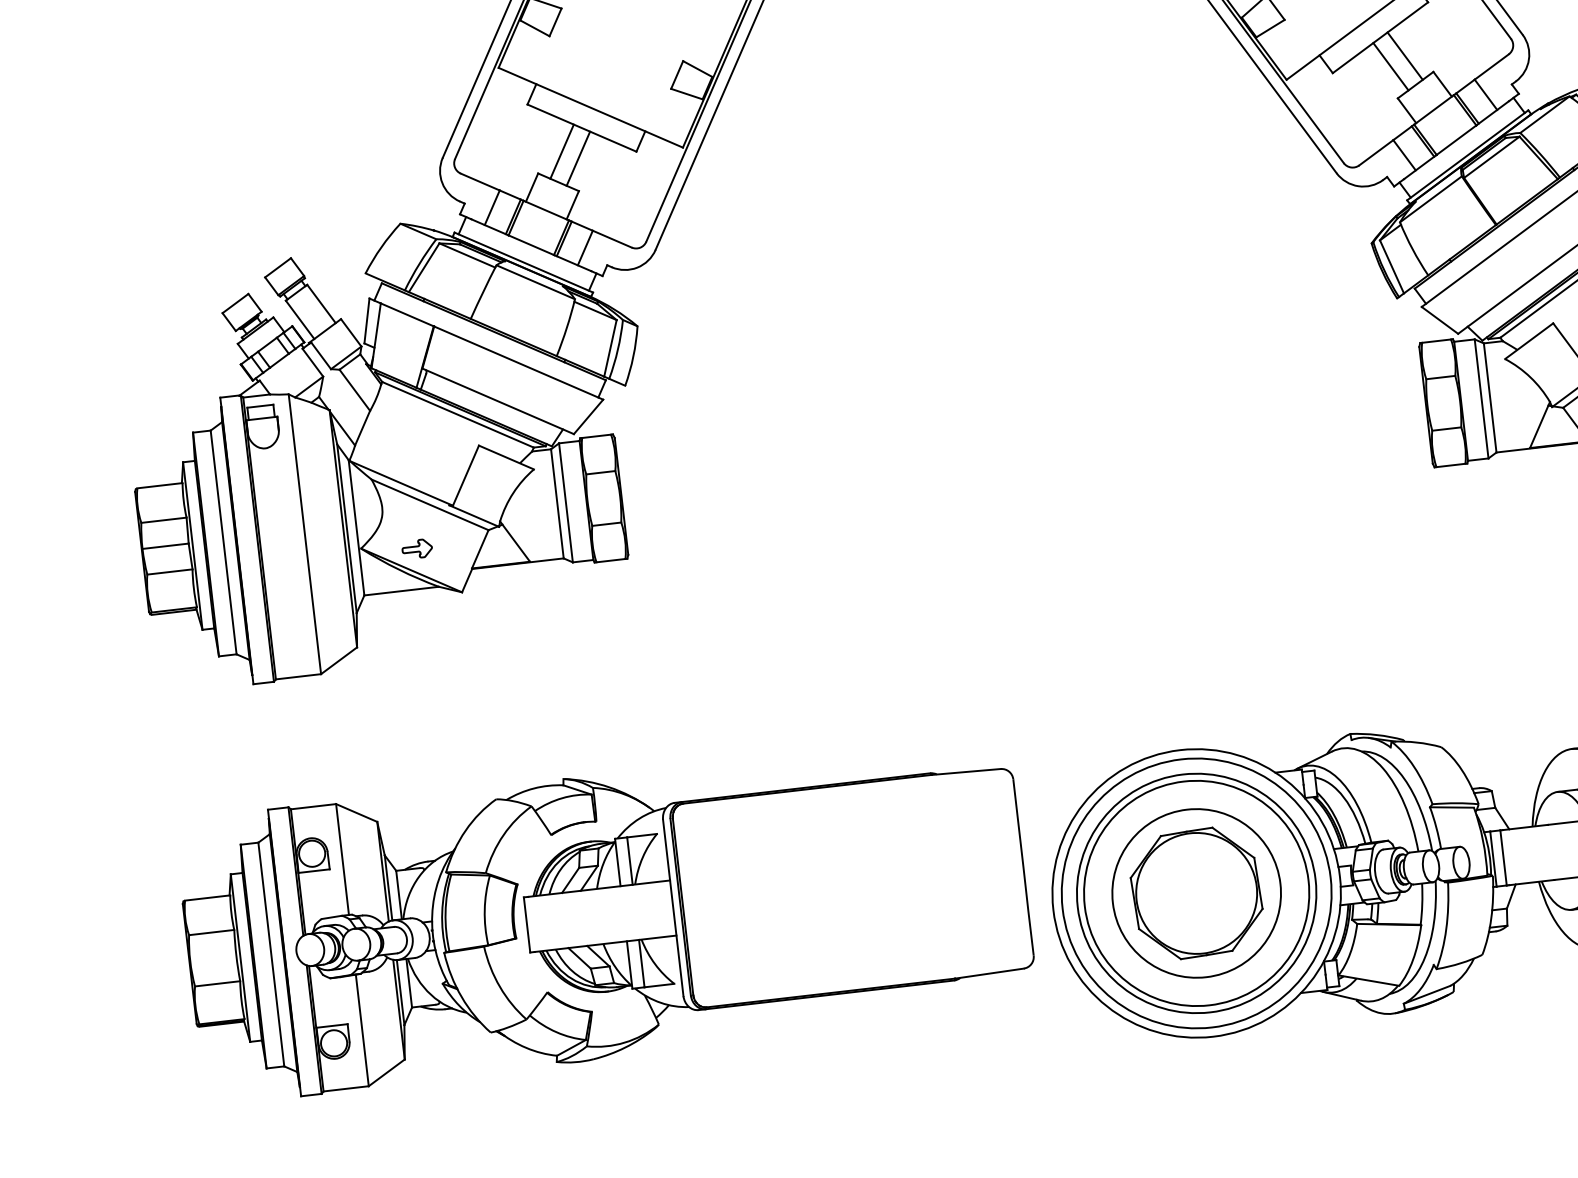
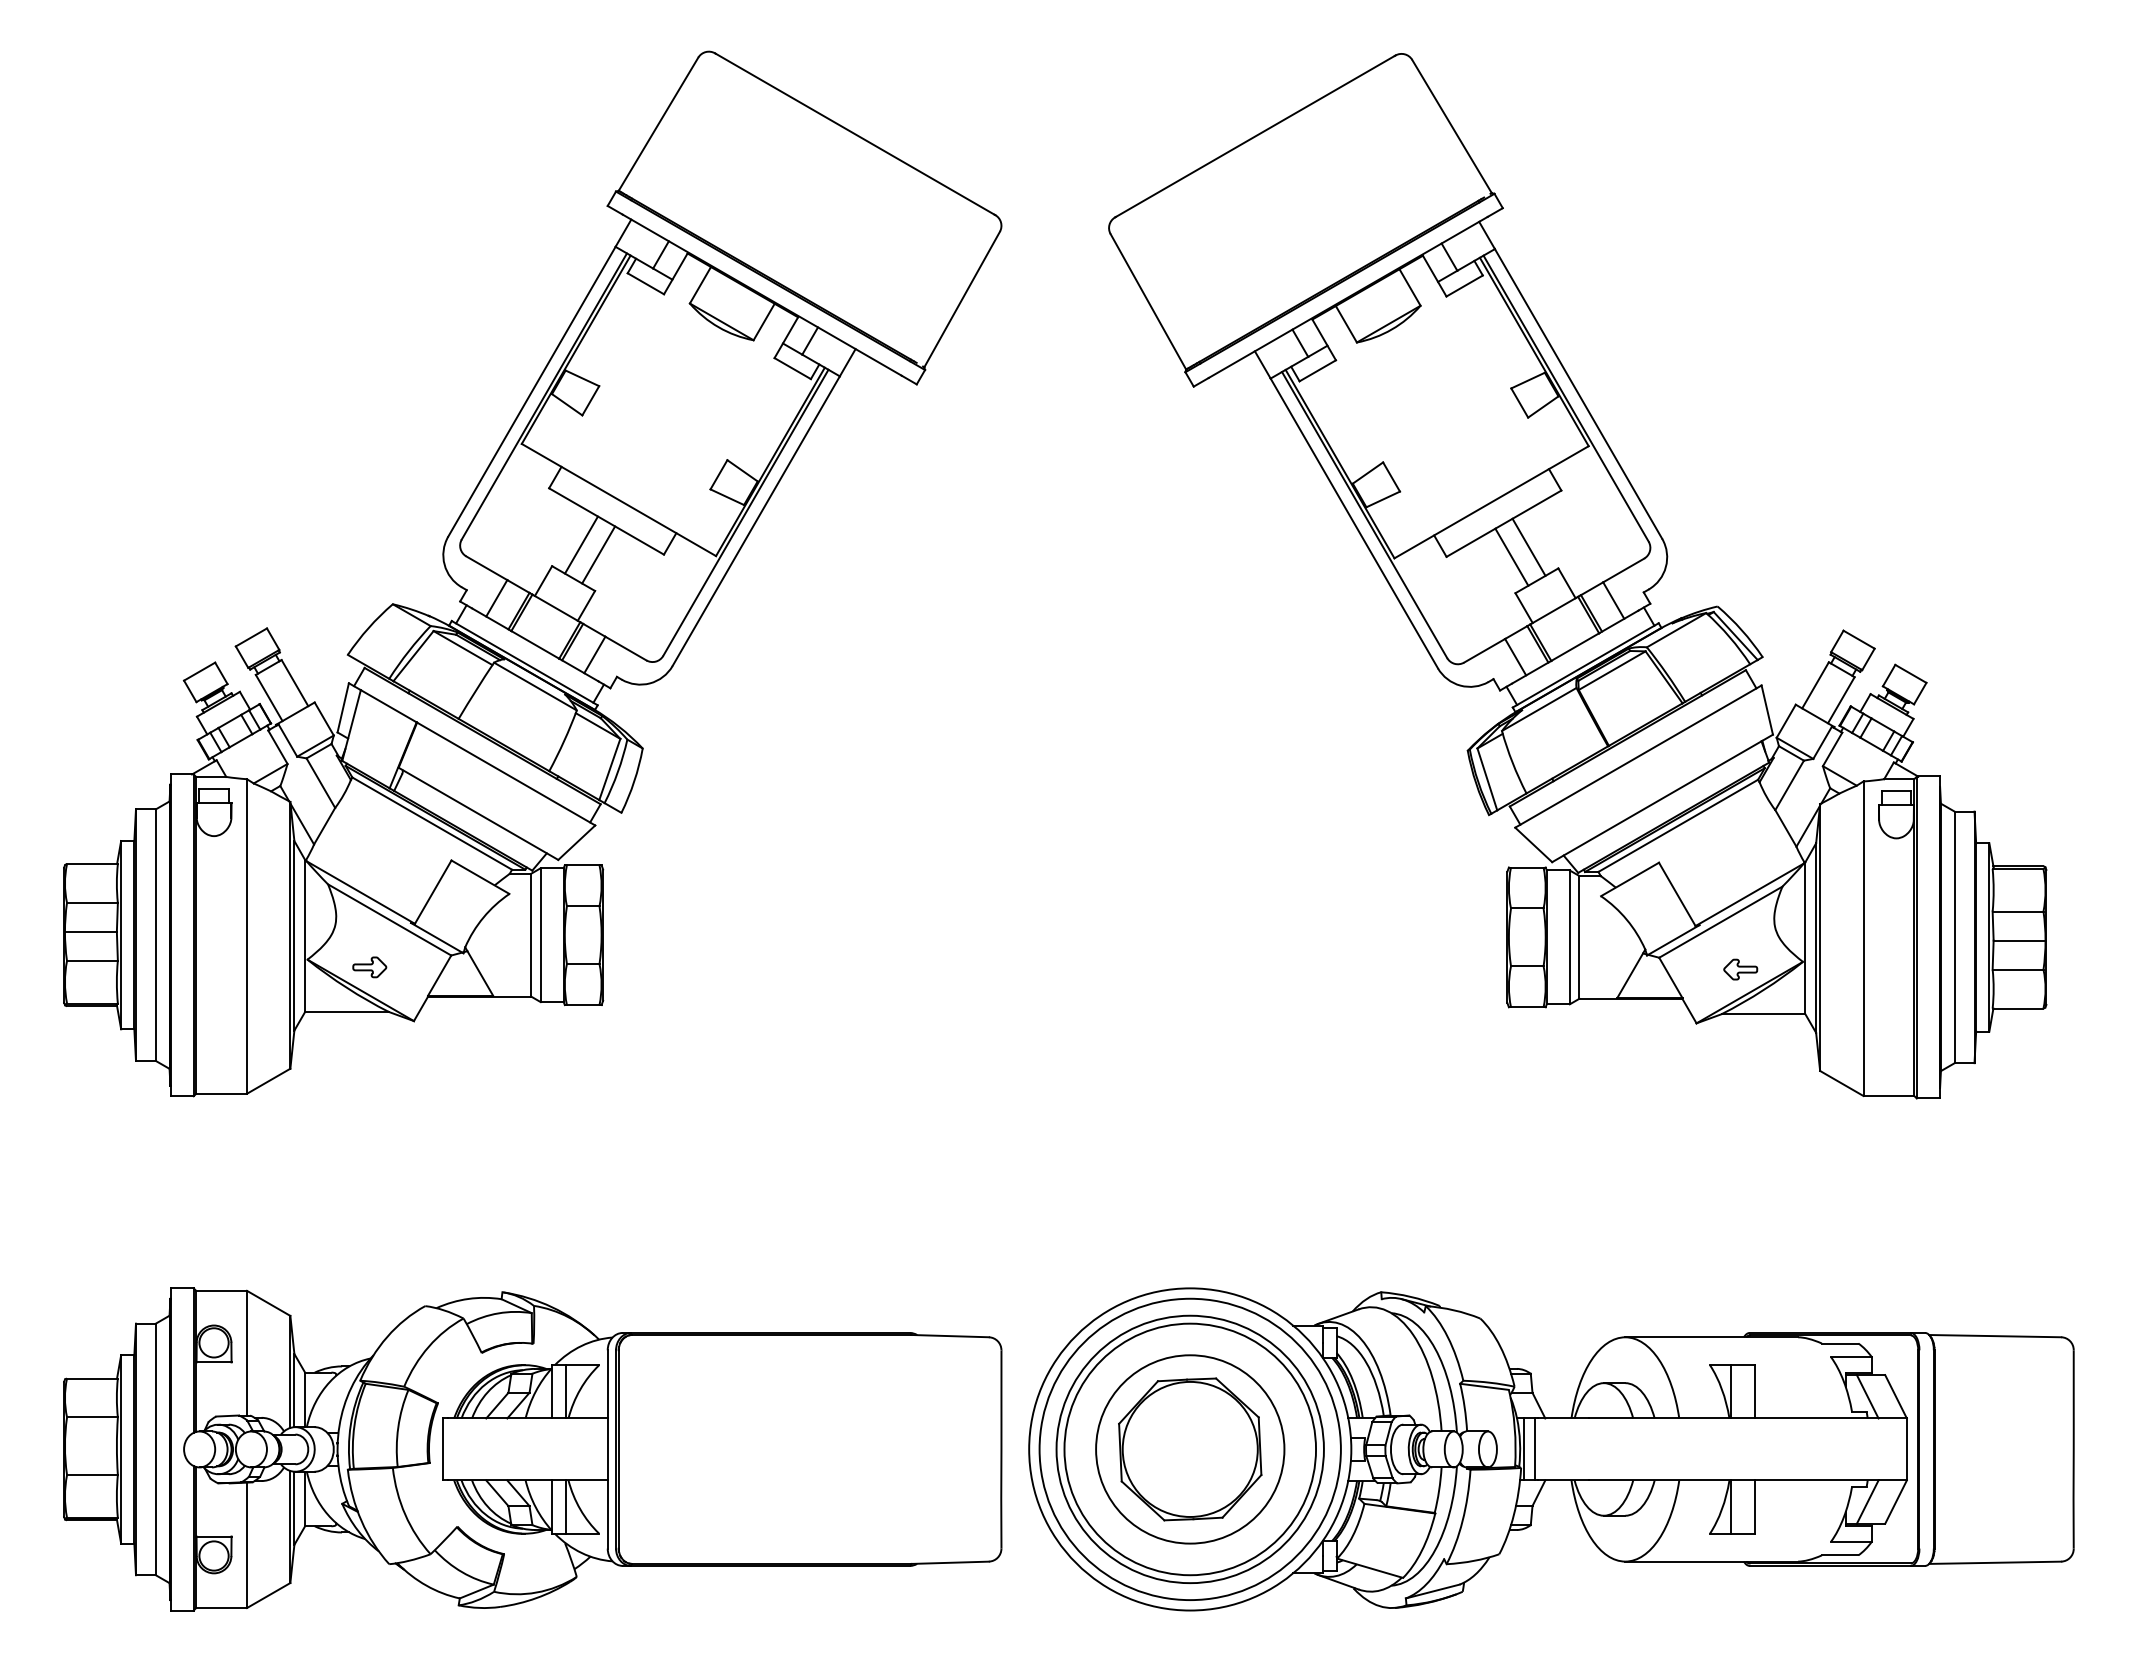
part: (606, 915) -> (532, 1449), moved

